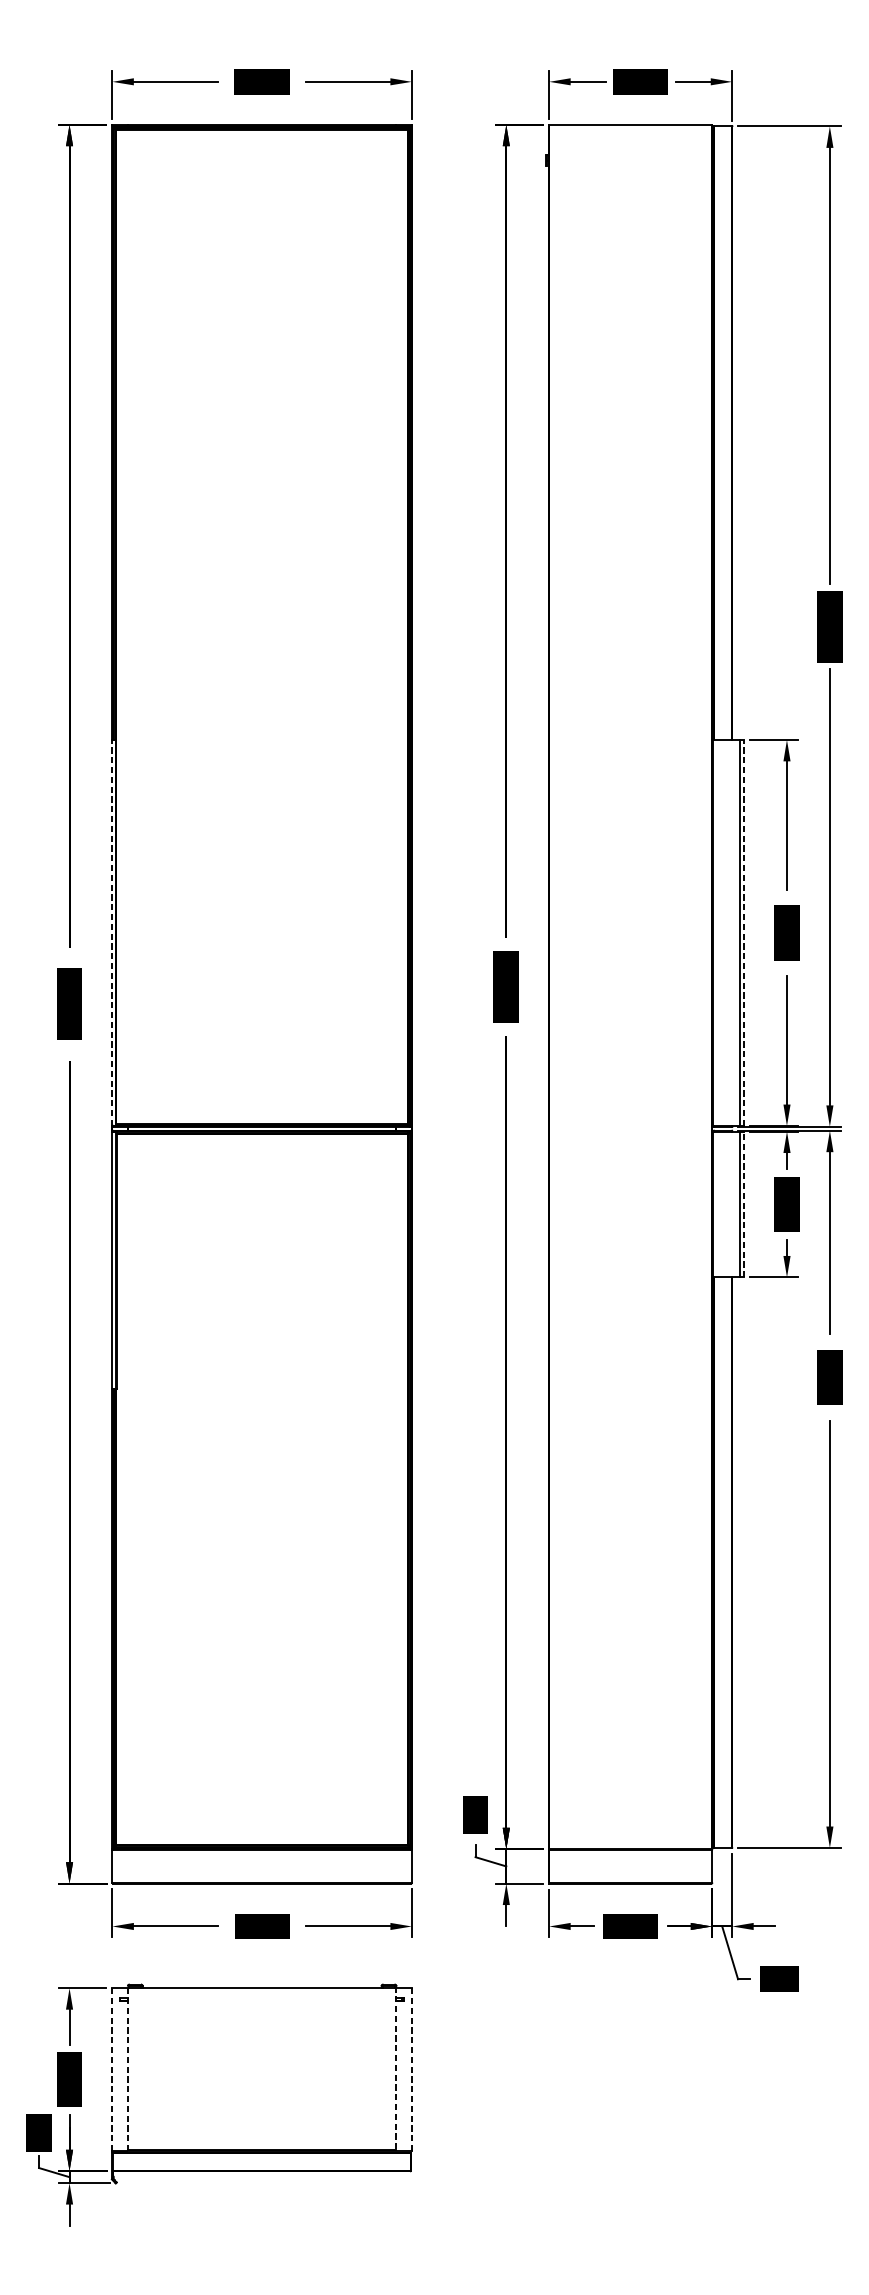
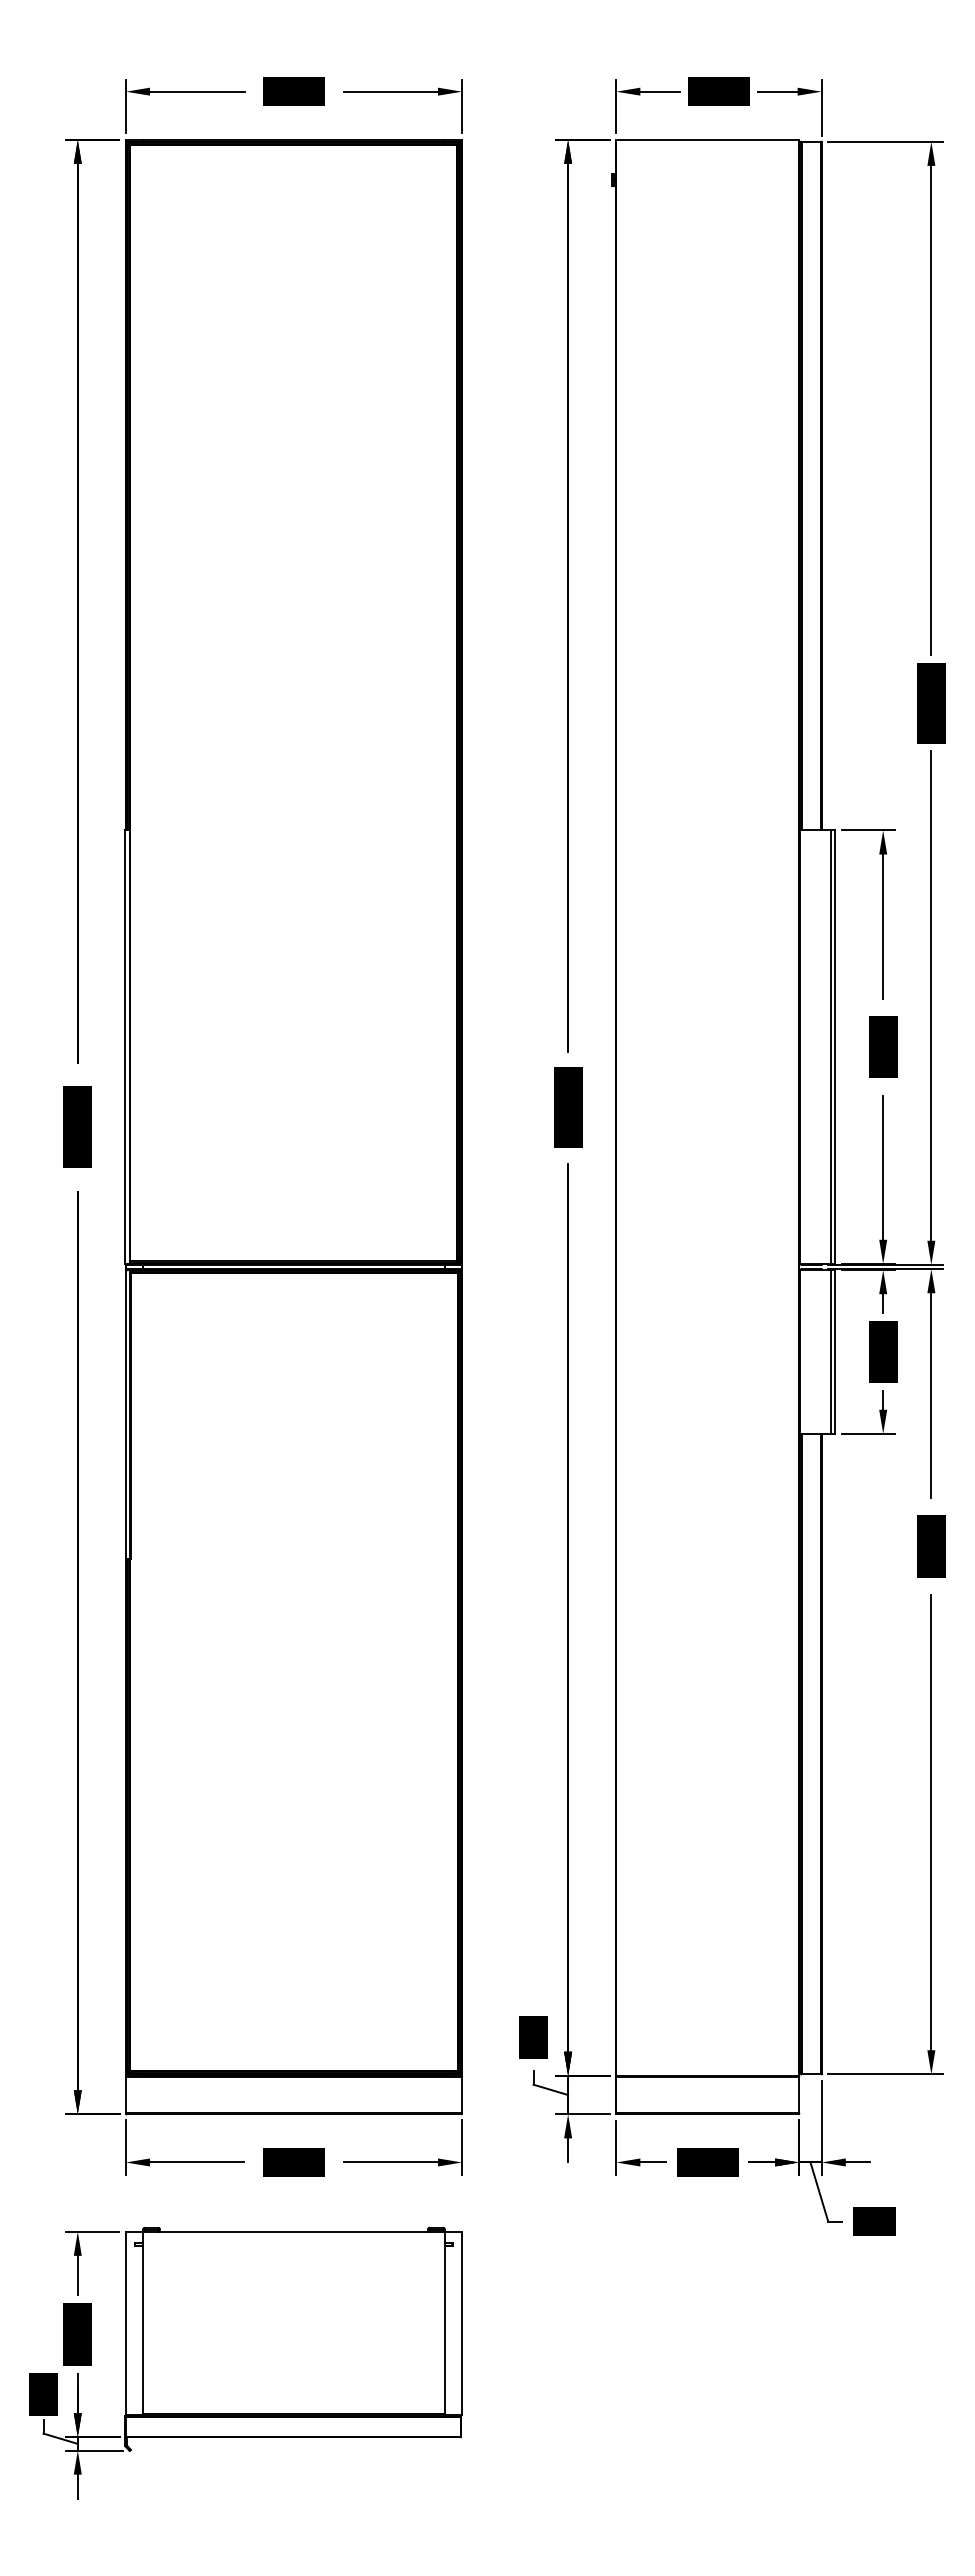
line: (112, 933) -> (125, 1047), dashed -> solid
line: (744, 933) -> (835, 1047), dashed -> solid
line: (744, 1204) -> (835, 1351), dashed -> solid
line: (112, 2069) -> (125, 2322), dashed -> solid
line: (128, 2069) -> (143, 2322), dashed -> solid
line: (396, 2069) -> (444, 2322), dashed -> solid
line: (412, 2069) -> (462, 2322), dashed -> solid

